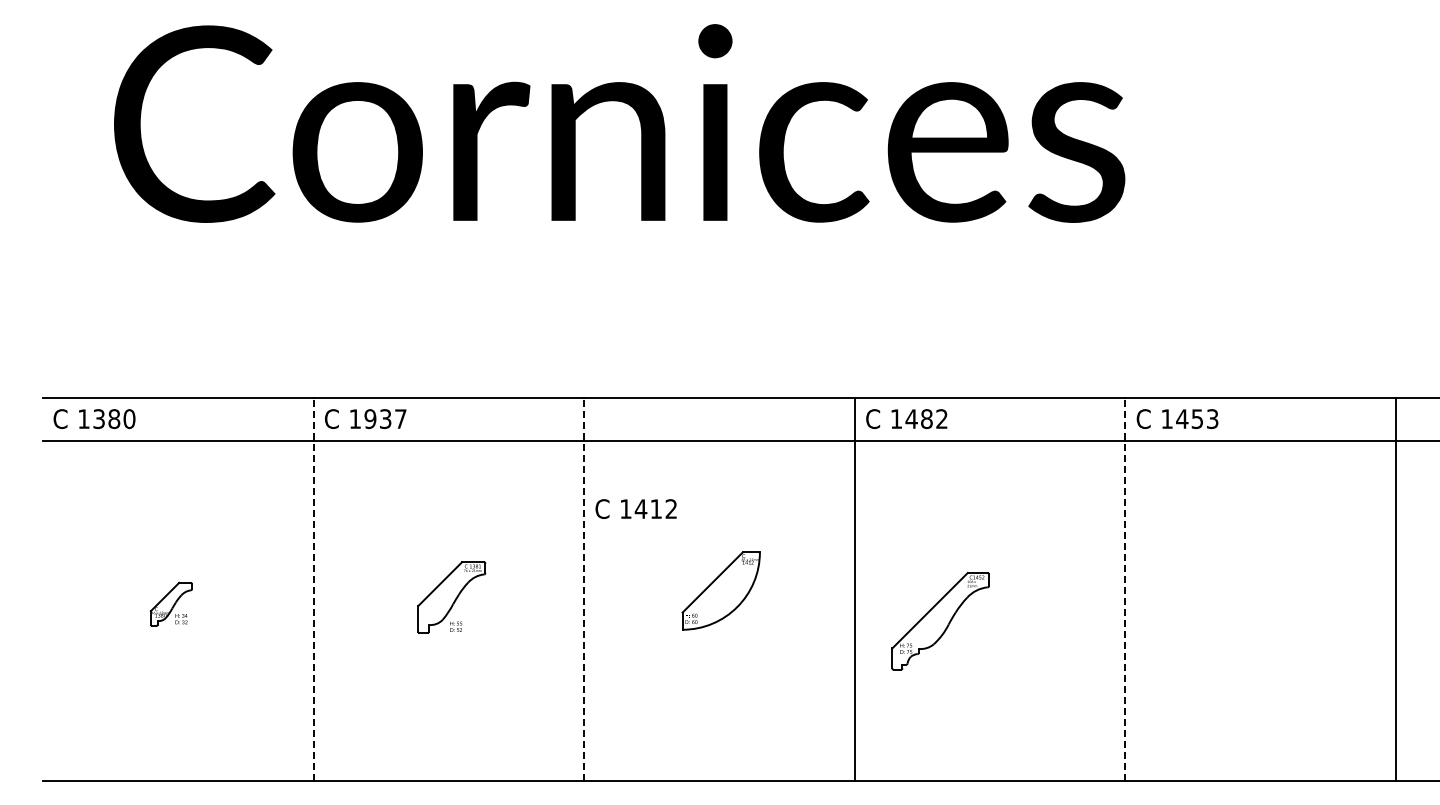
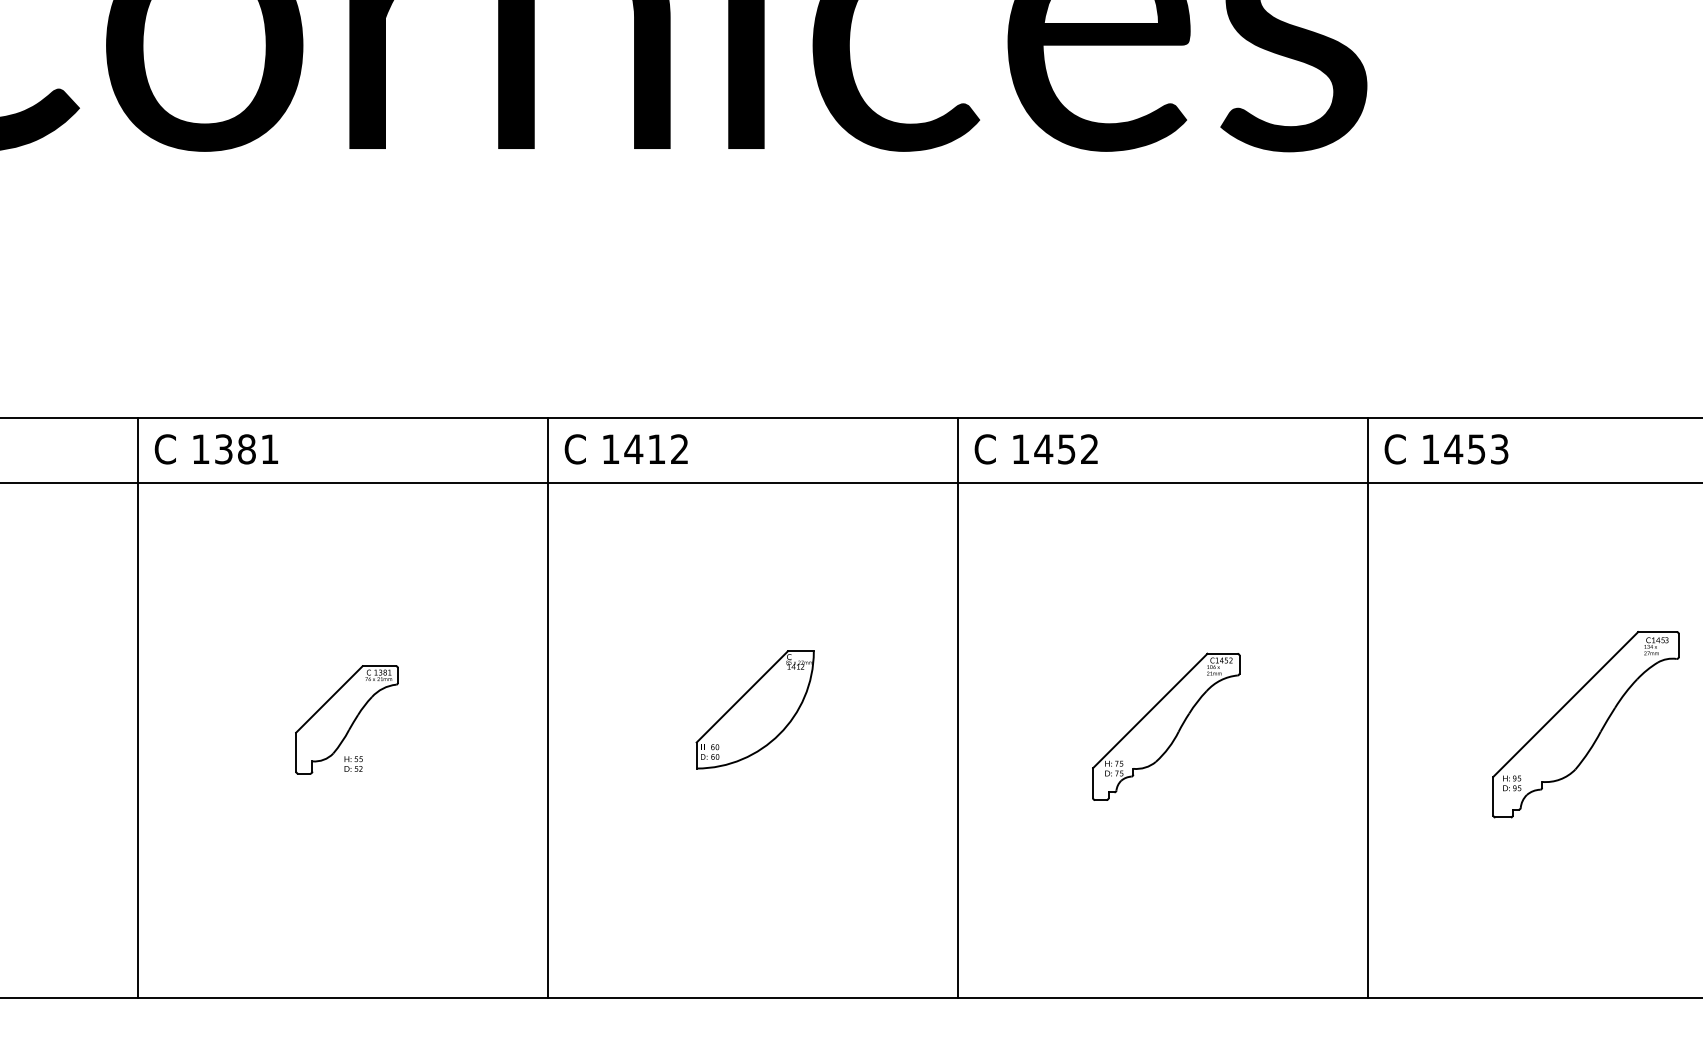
text: (385, 418) -> (246, 448), 1937 -> 1381
text: (926, 418) -> (1066, 448), 1482 -> 1452
text: (635, 508) -> (625, 448), moved
line: (313, 589) -> (137, 707), dashed -> solid
line: (584, 589) -> (548, 707), dashed -> solid
line: (1125, 589) -> (1367, 707), dashed -> solid
part: (1269, 600) -> (1585, 724), added
part: (940, 621) -> (1166, 727), moved

